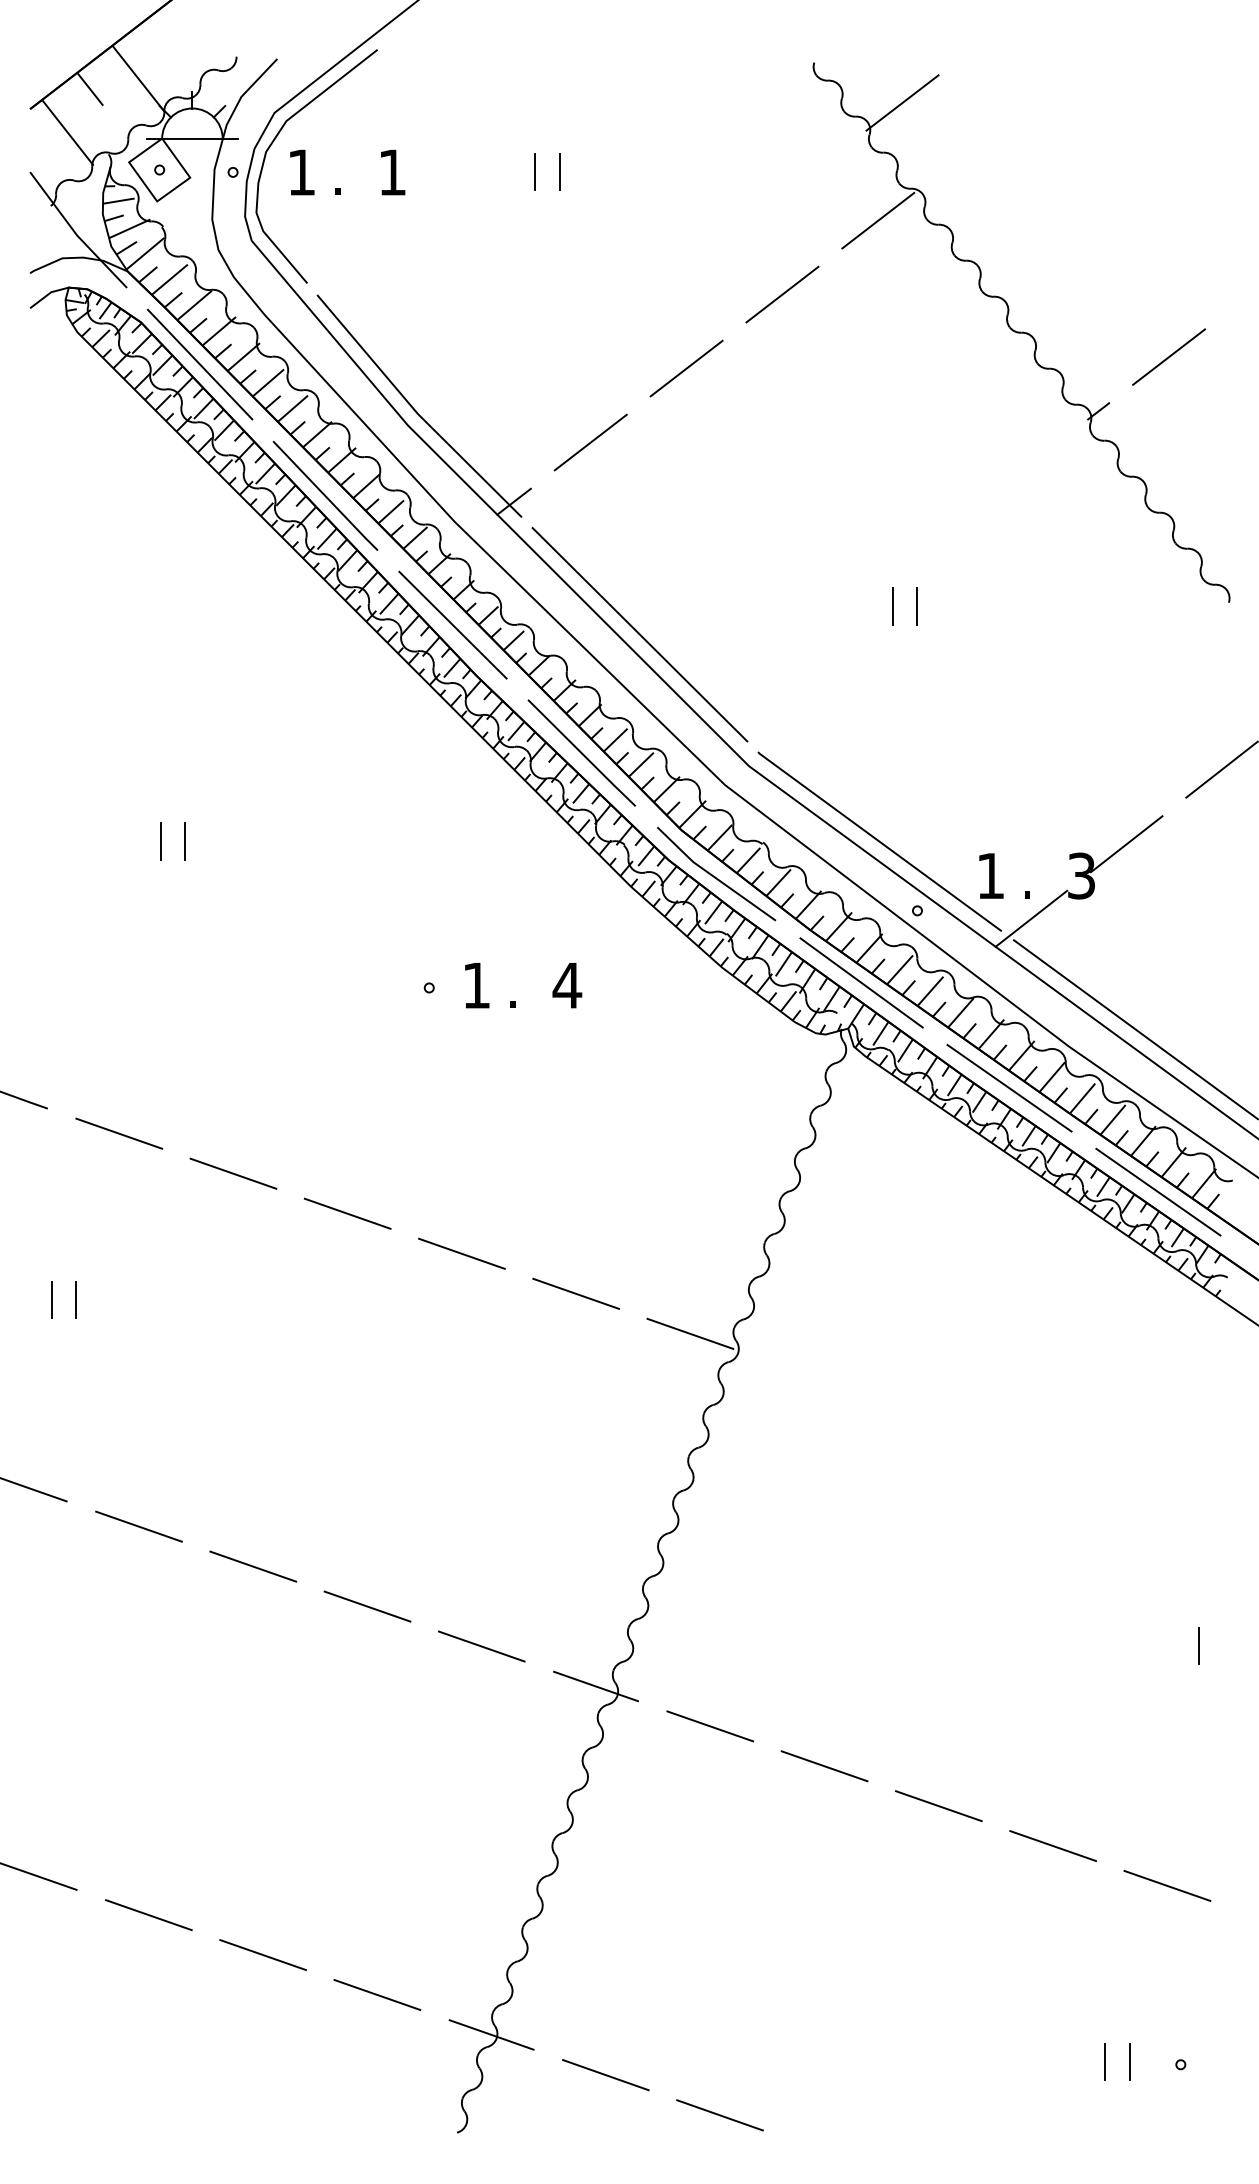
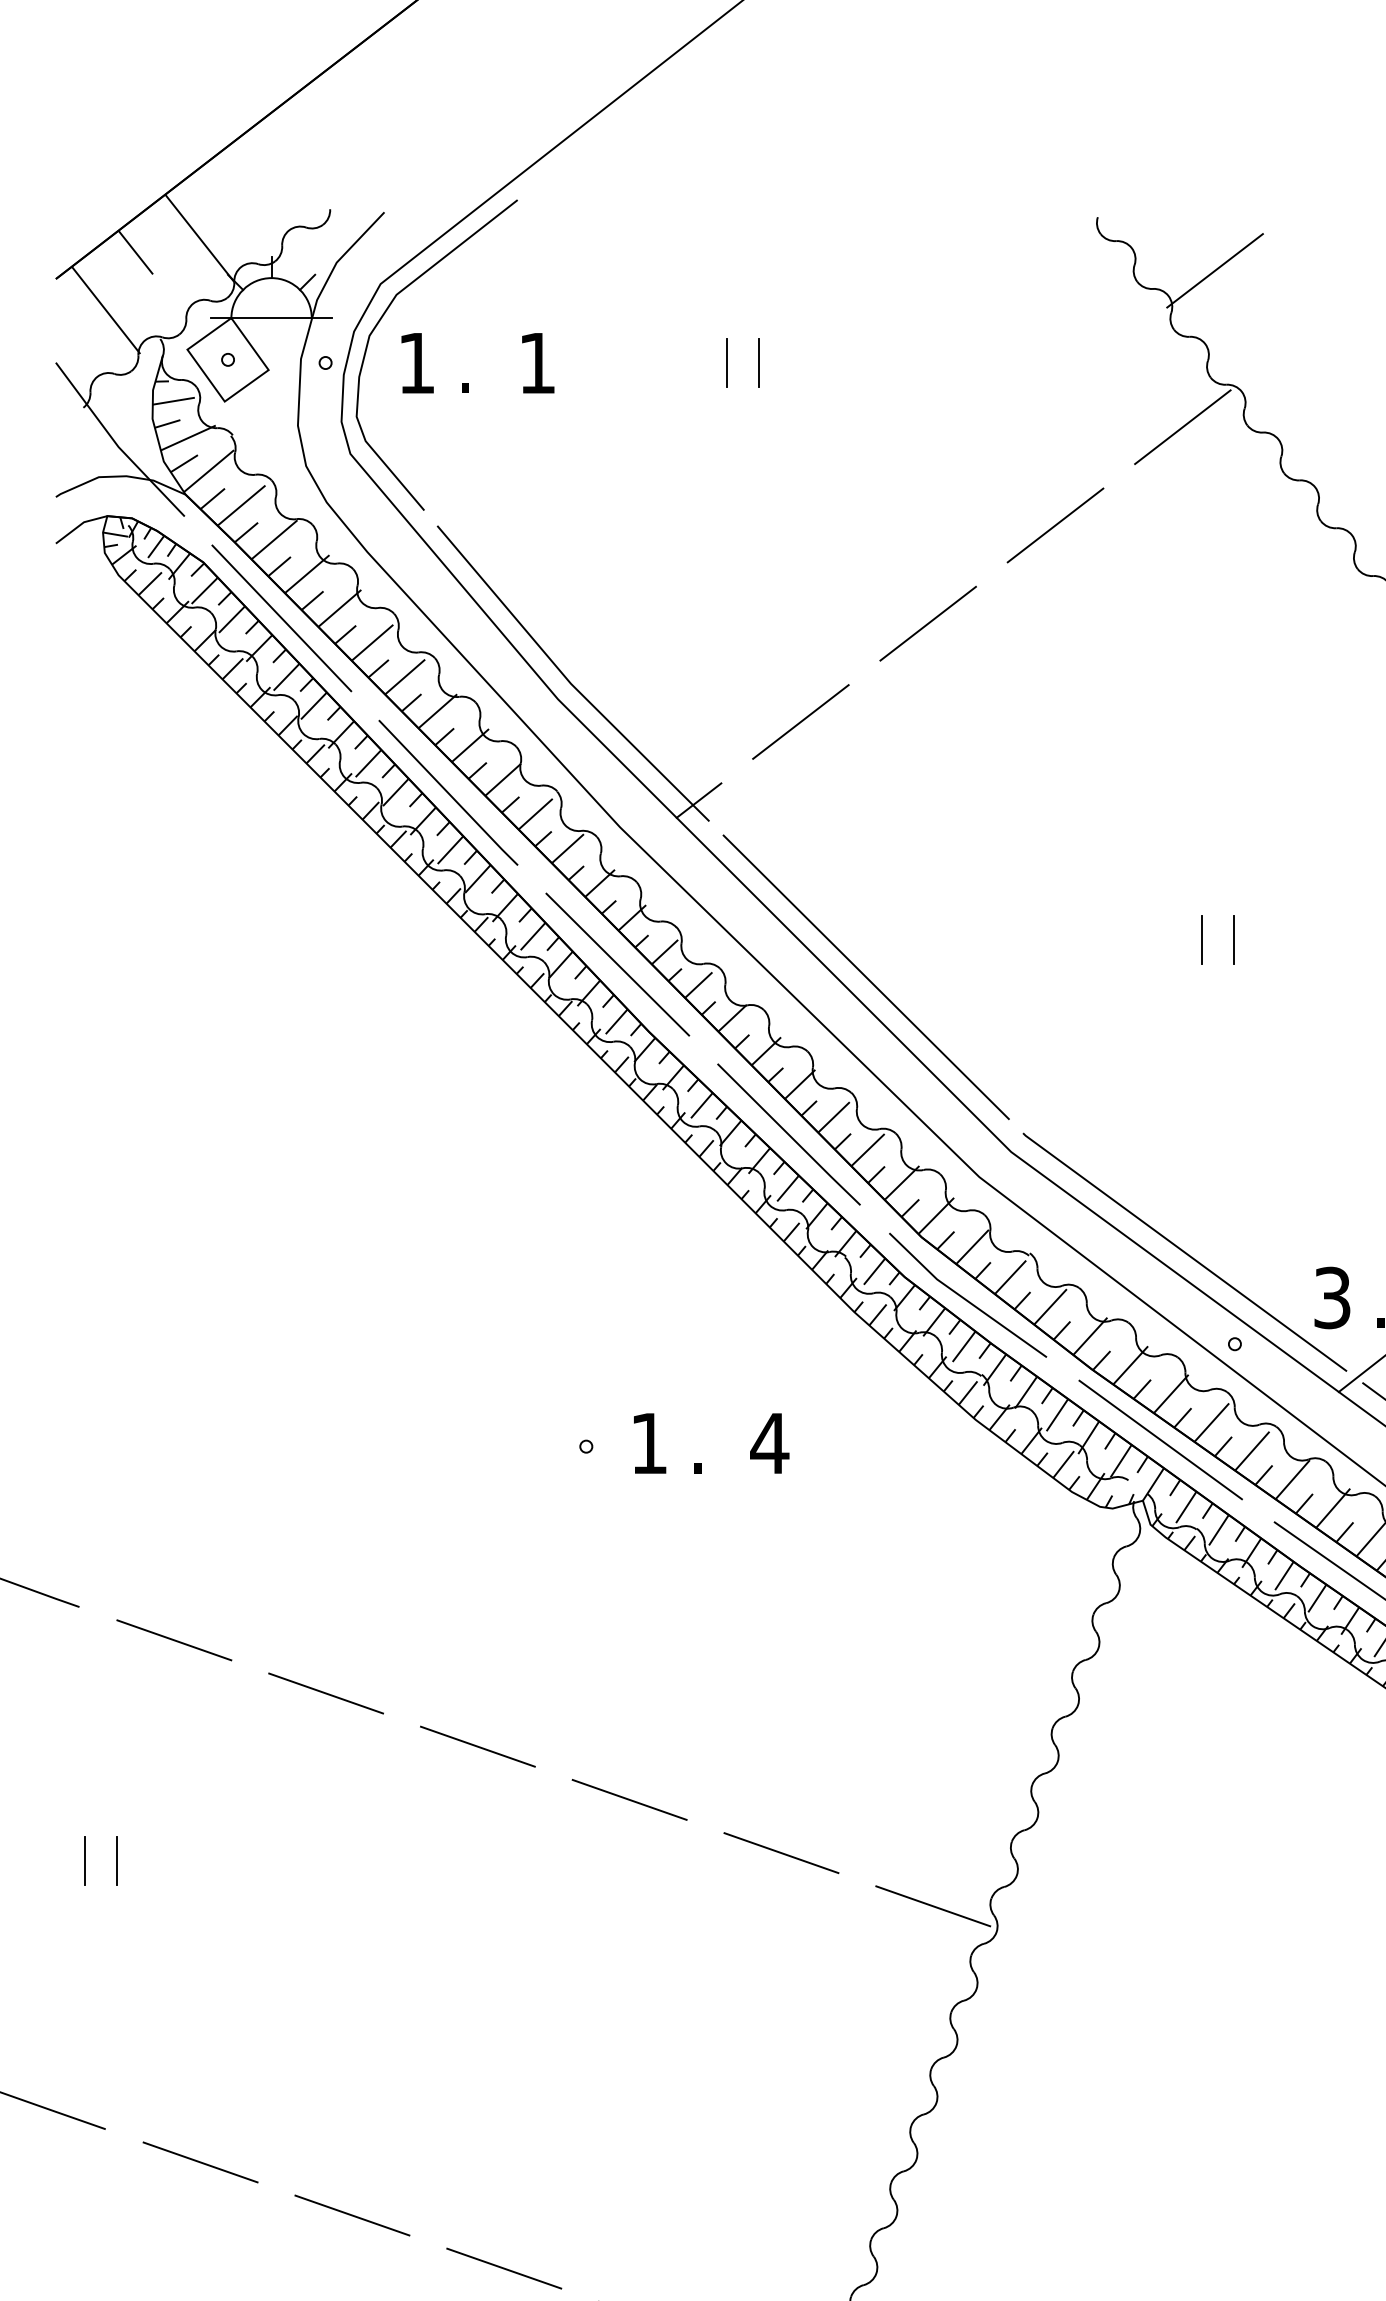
line: (160, 841) -> (229, 1252), removed
line: (184, 841) -> (261, 1252), removed
text: (990, 875) -> (1331, 1297), 1 -> 3

